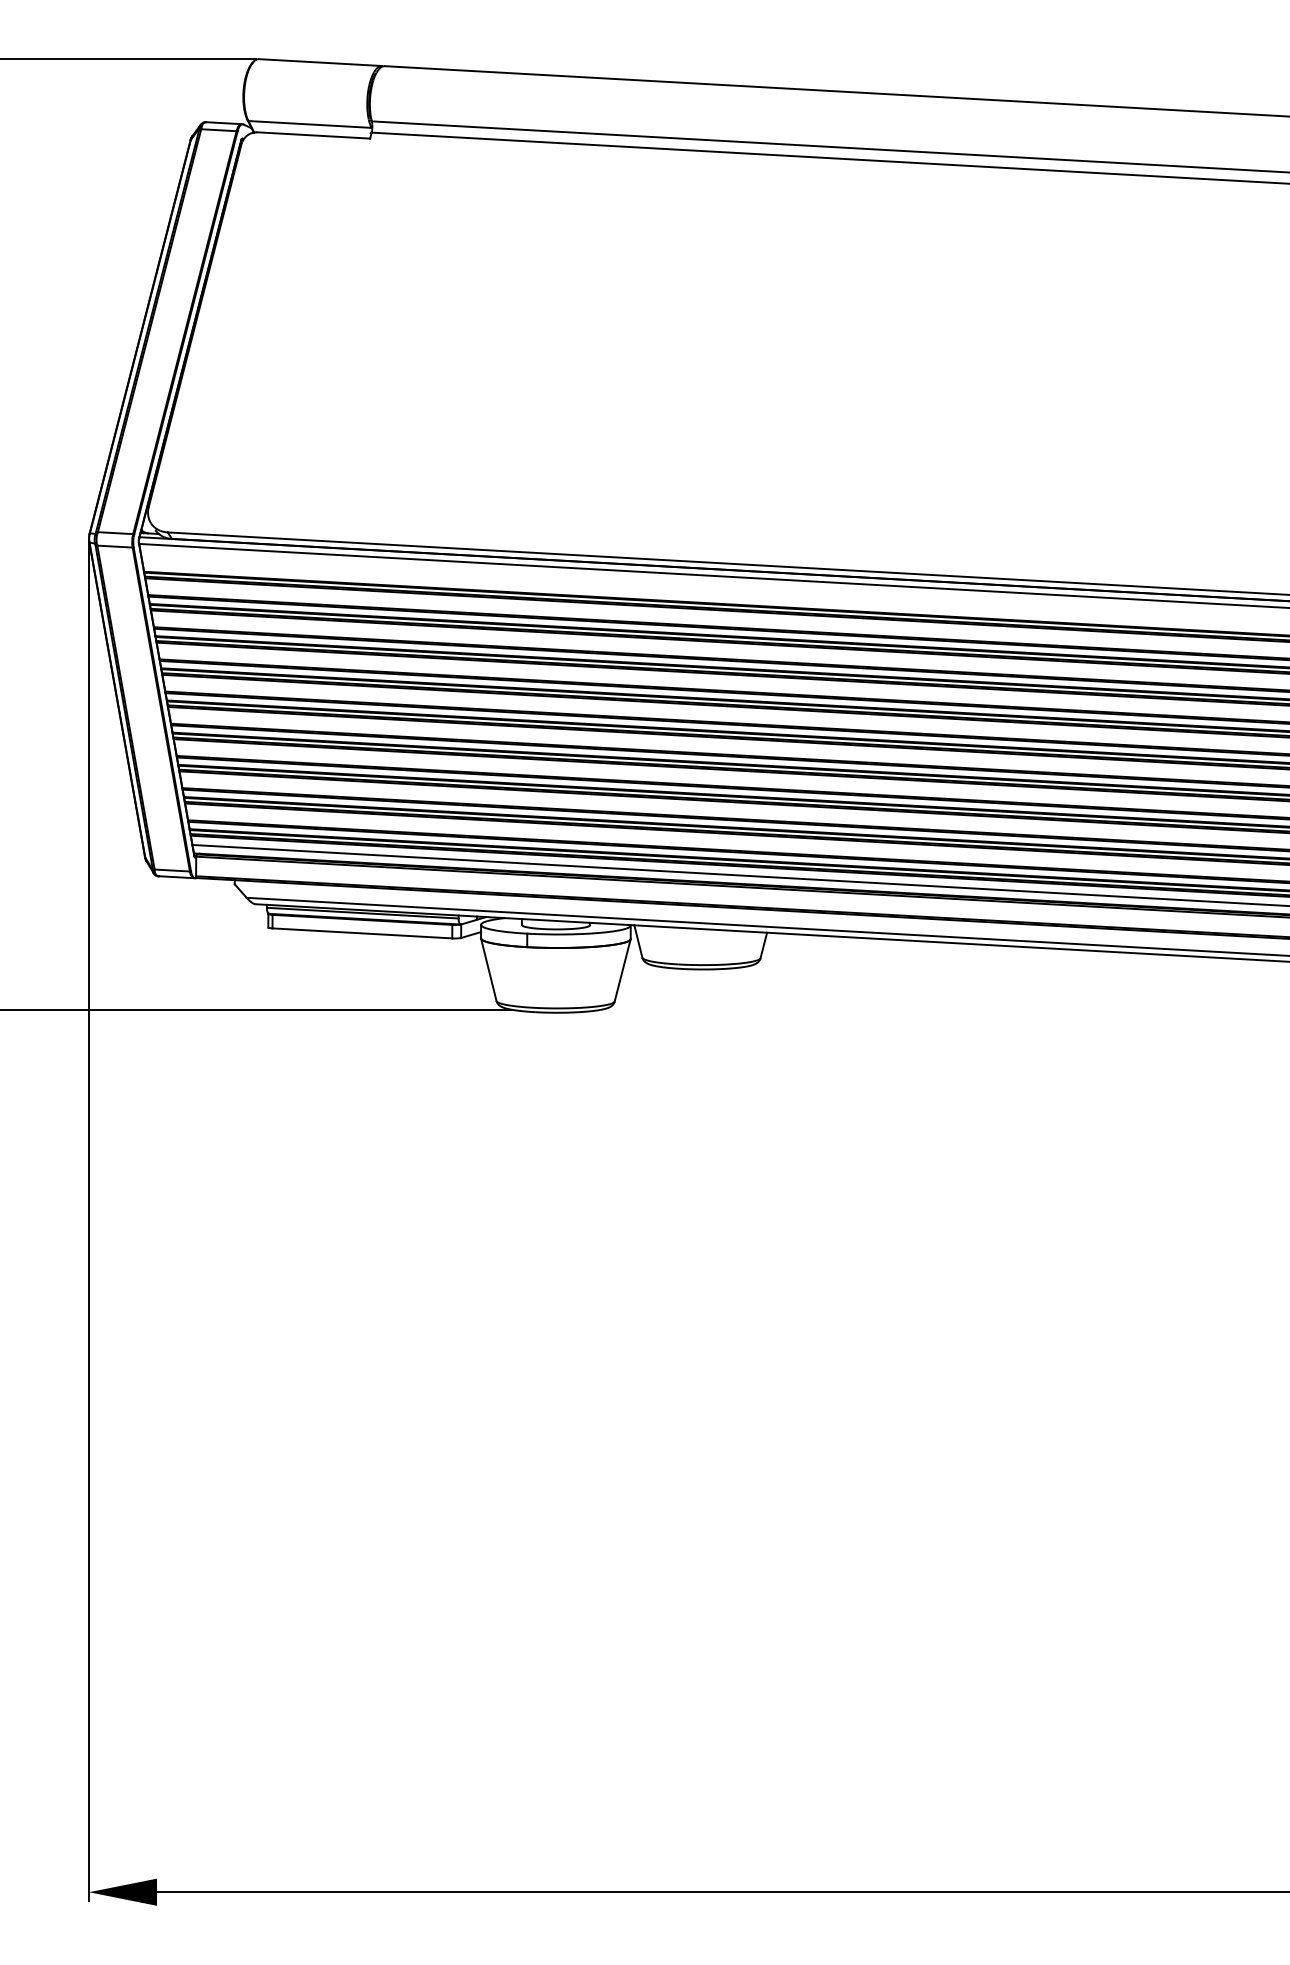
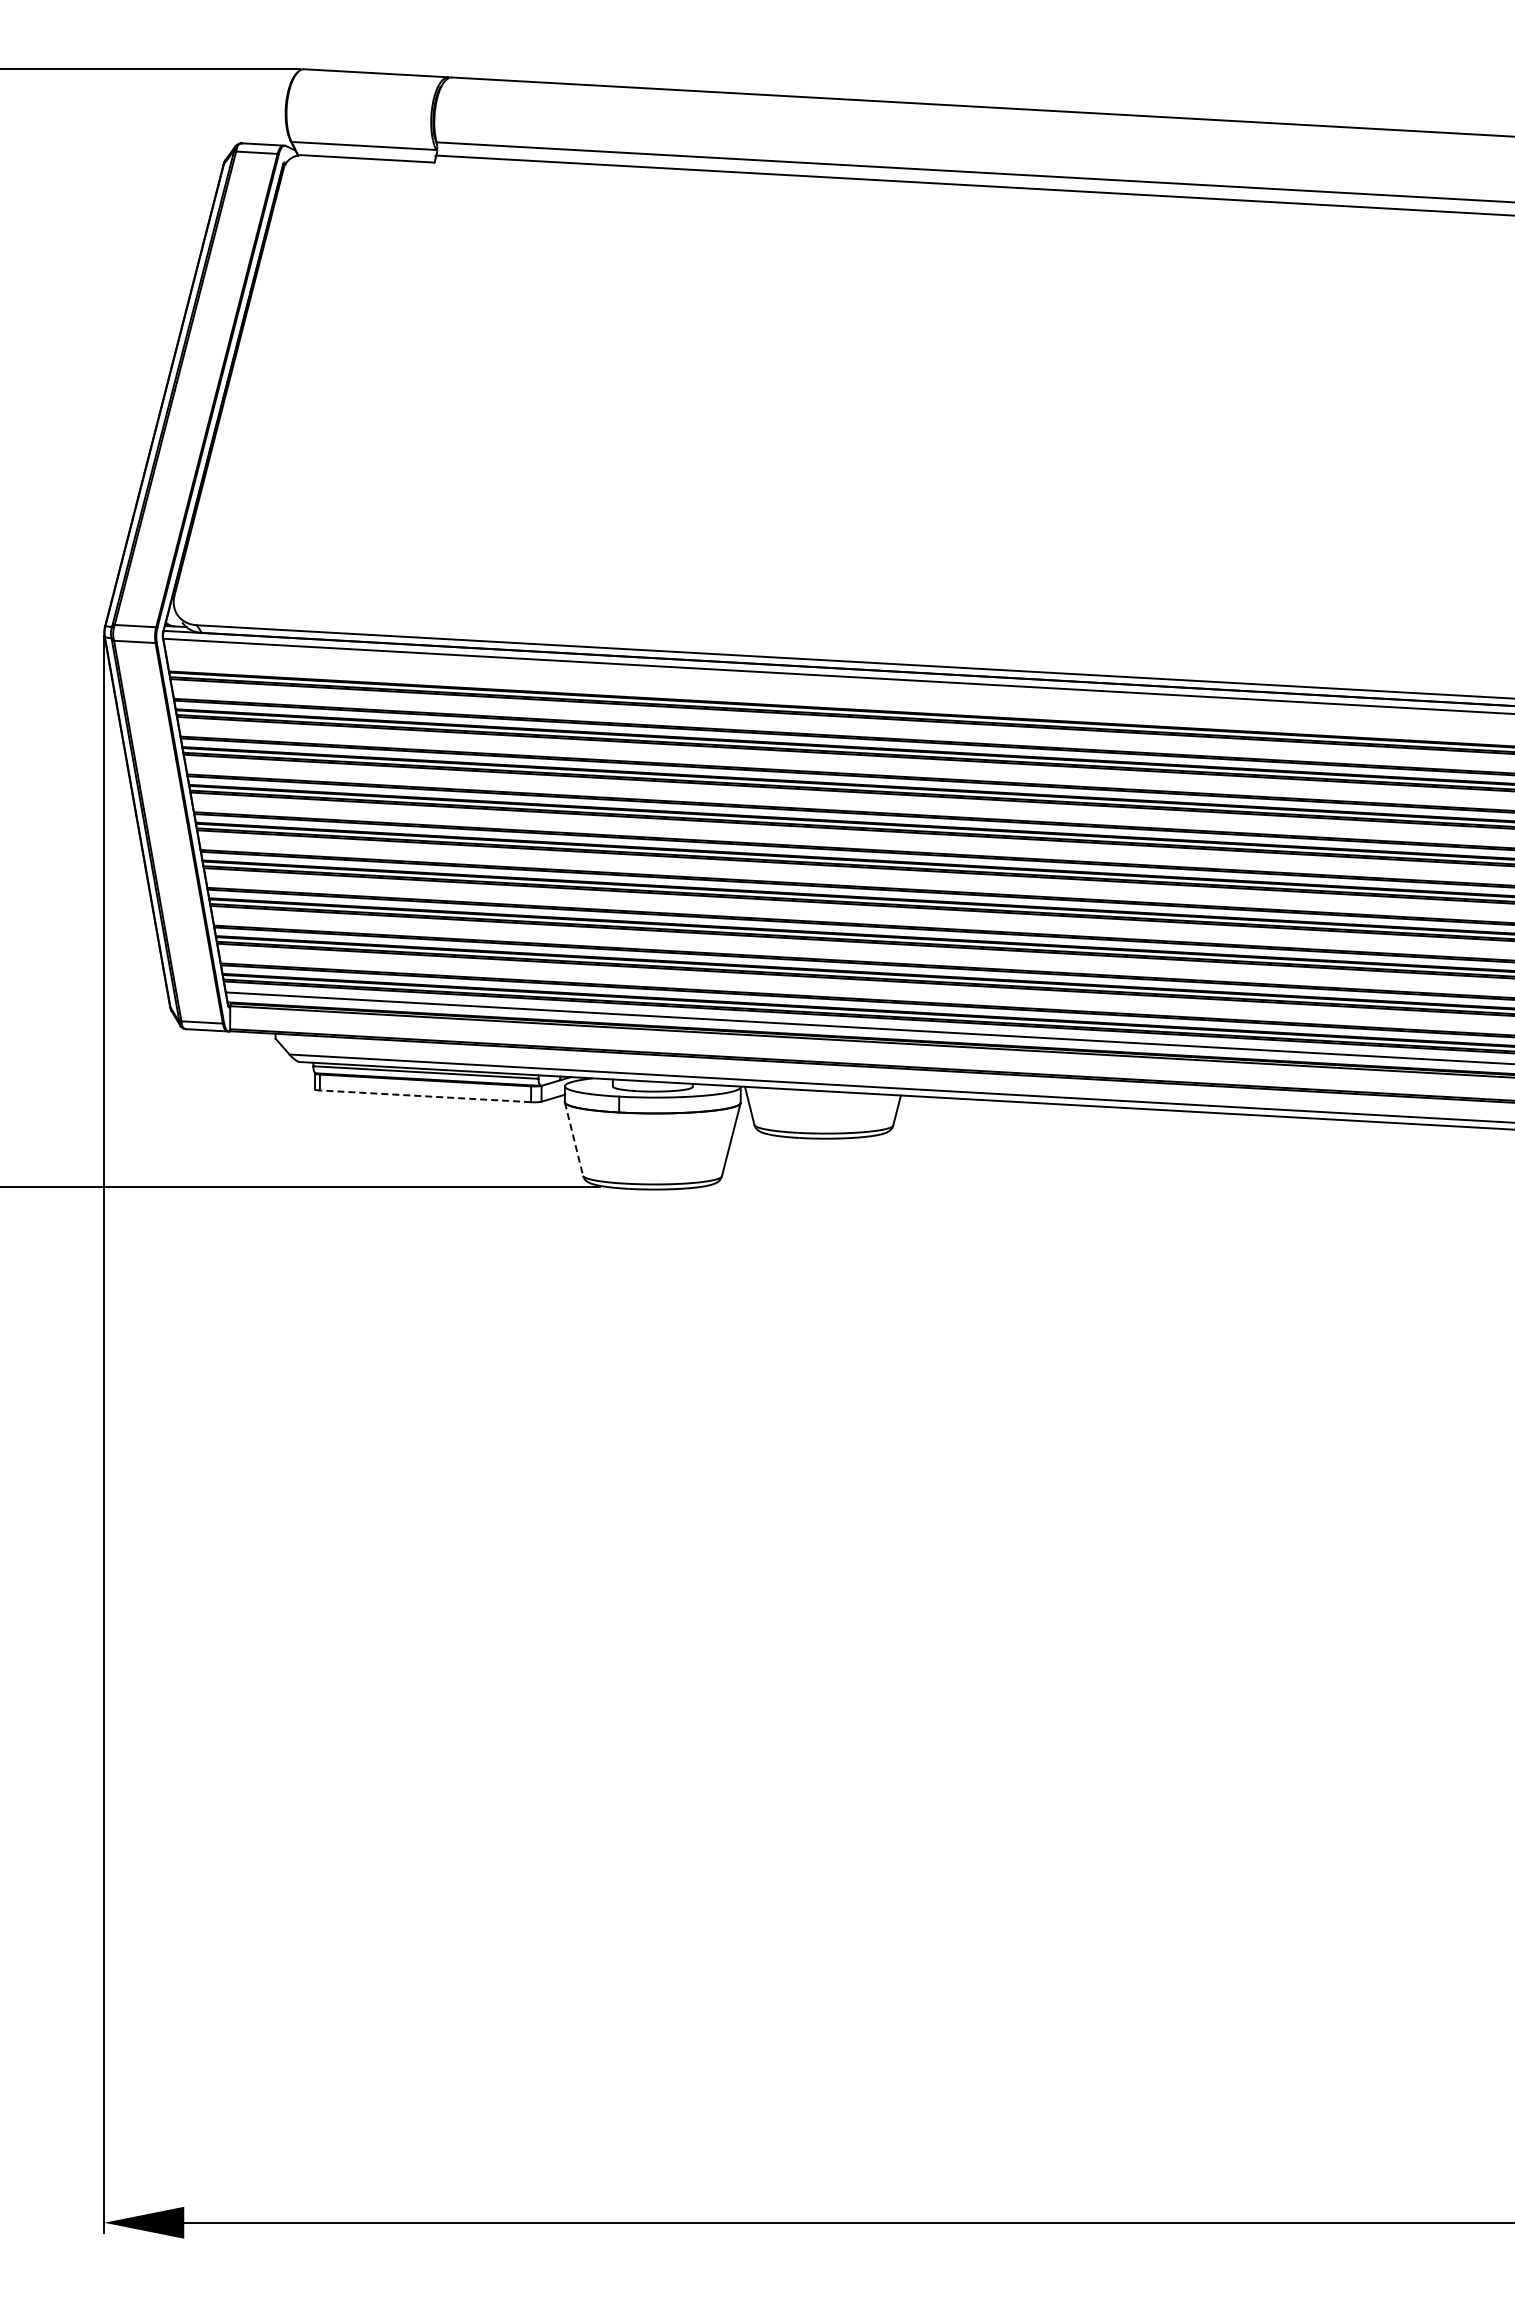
line: (362, 933) -> (425, 1096), solid -> dashed
line: (489, 970) -> (574, 1139), solid -> dashed

